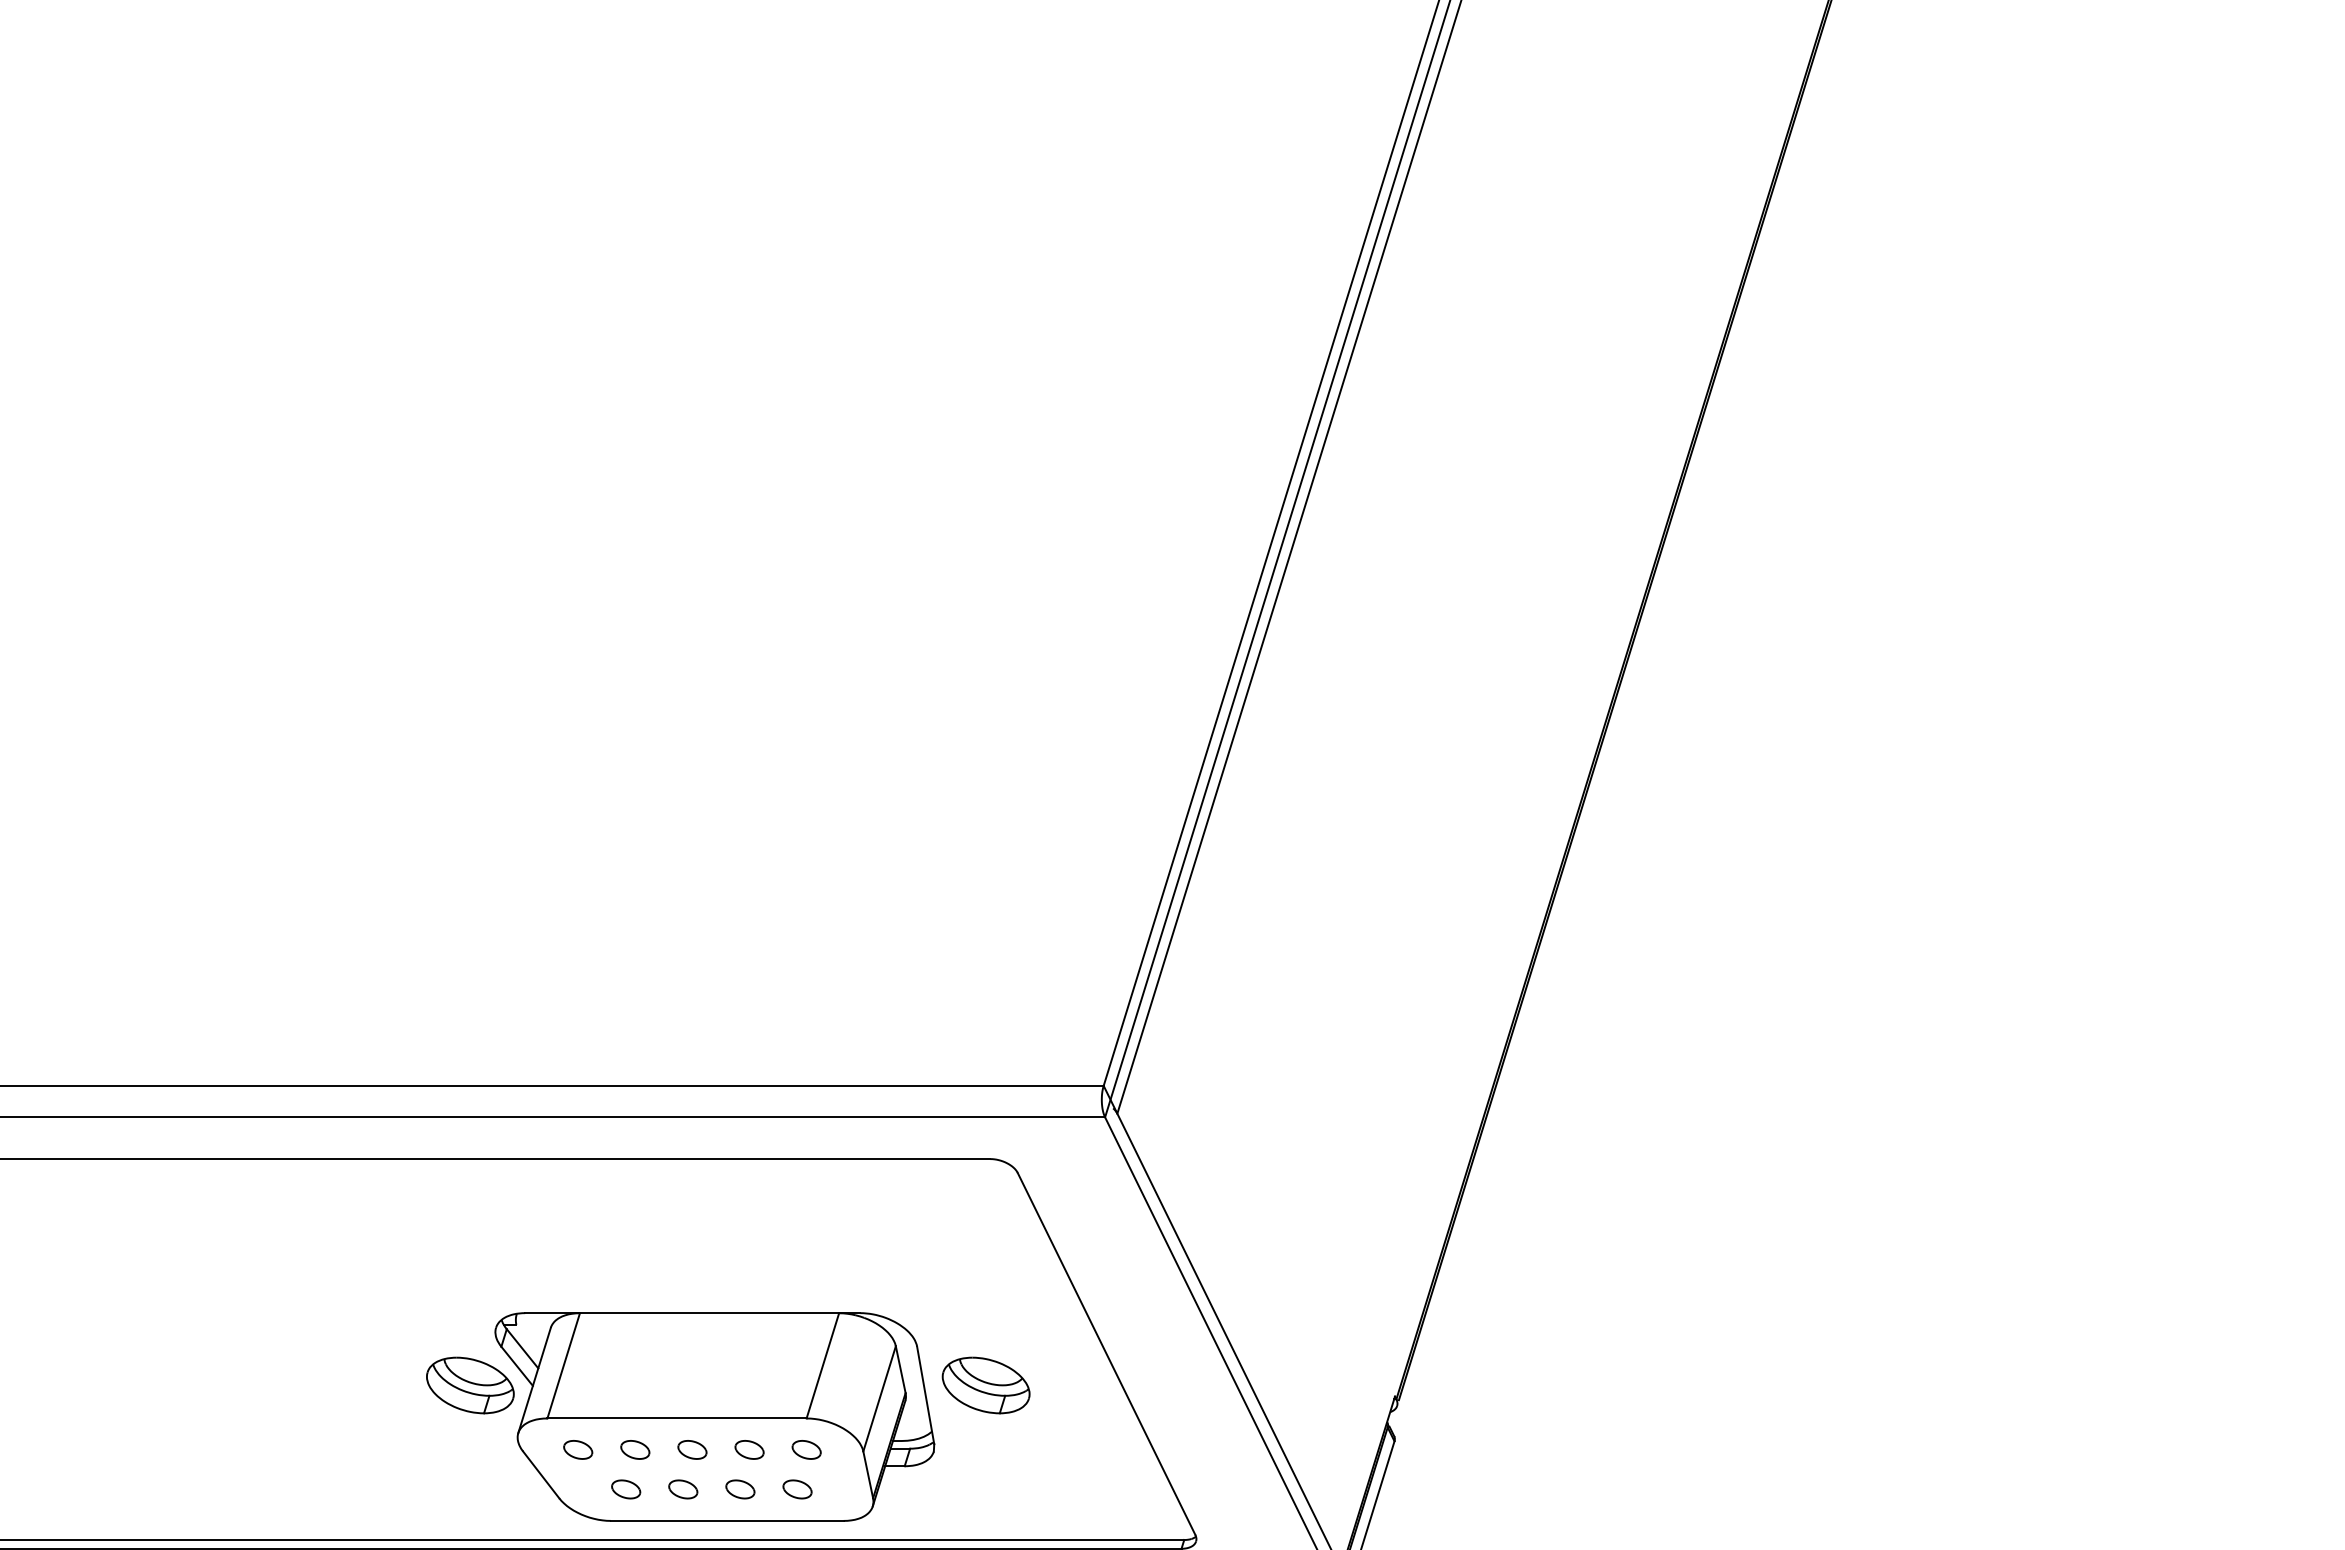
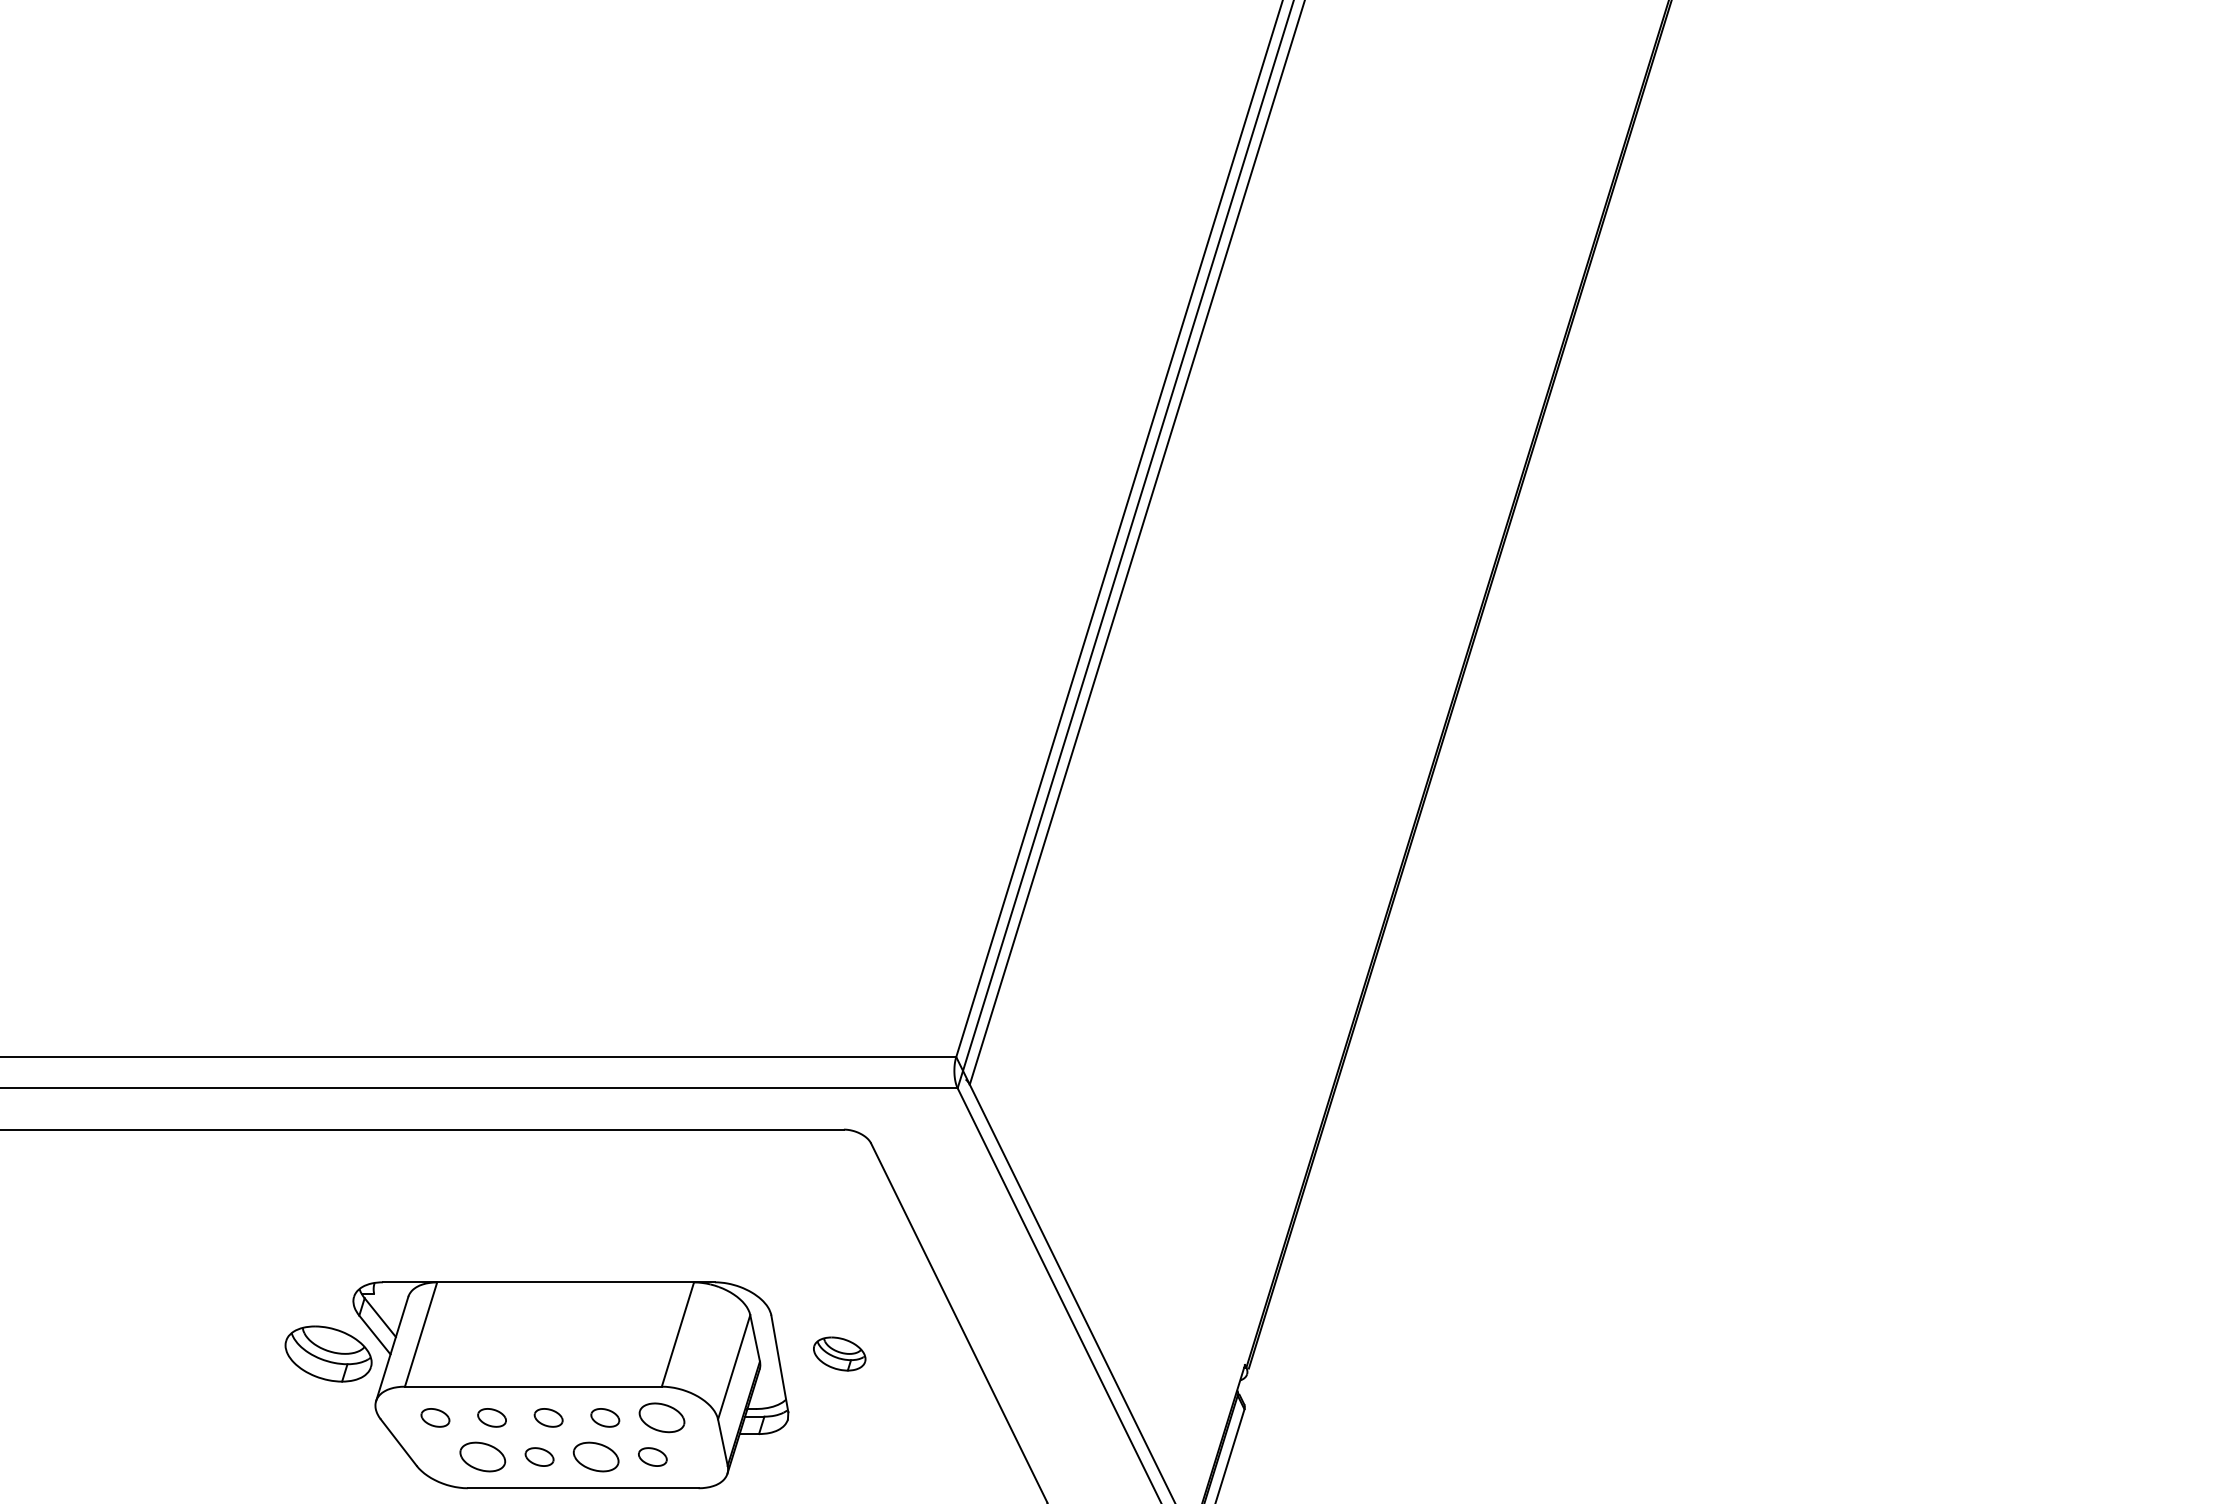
part: (985, 1385) -> (839, 1354), size x0.6
part: (806, 1449) -> (661, 1417), size x1.6
part: (626, 1489) -> (483, 1457), size x1.6
part: (740, 1489) -> (596, 1457), size x1.6

